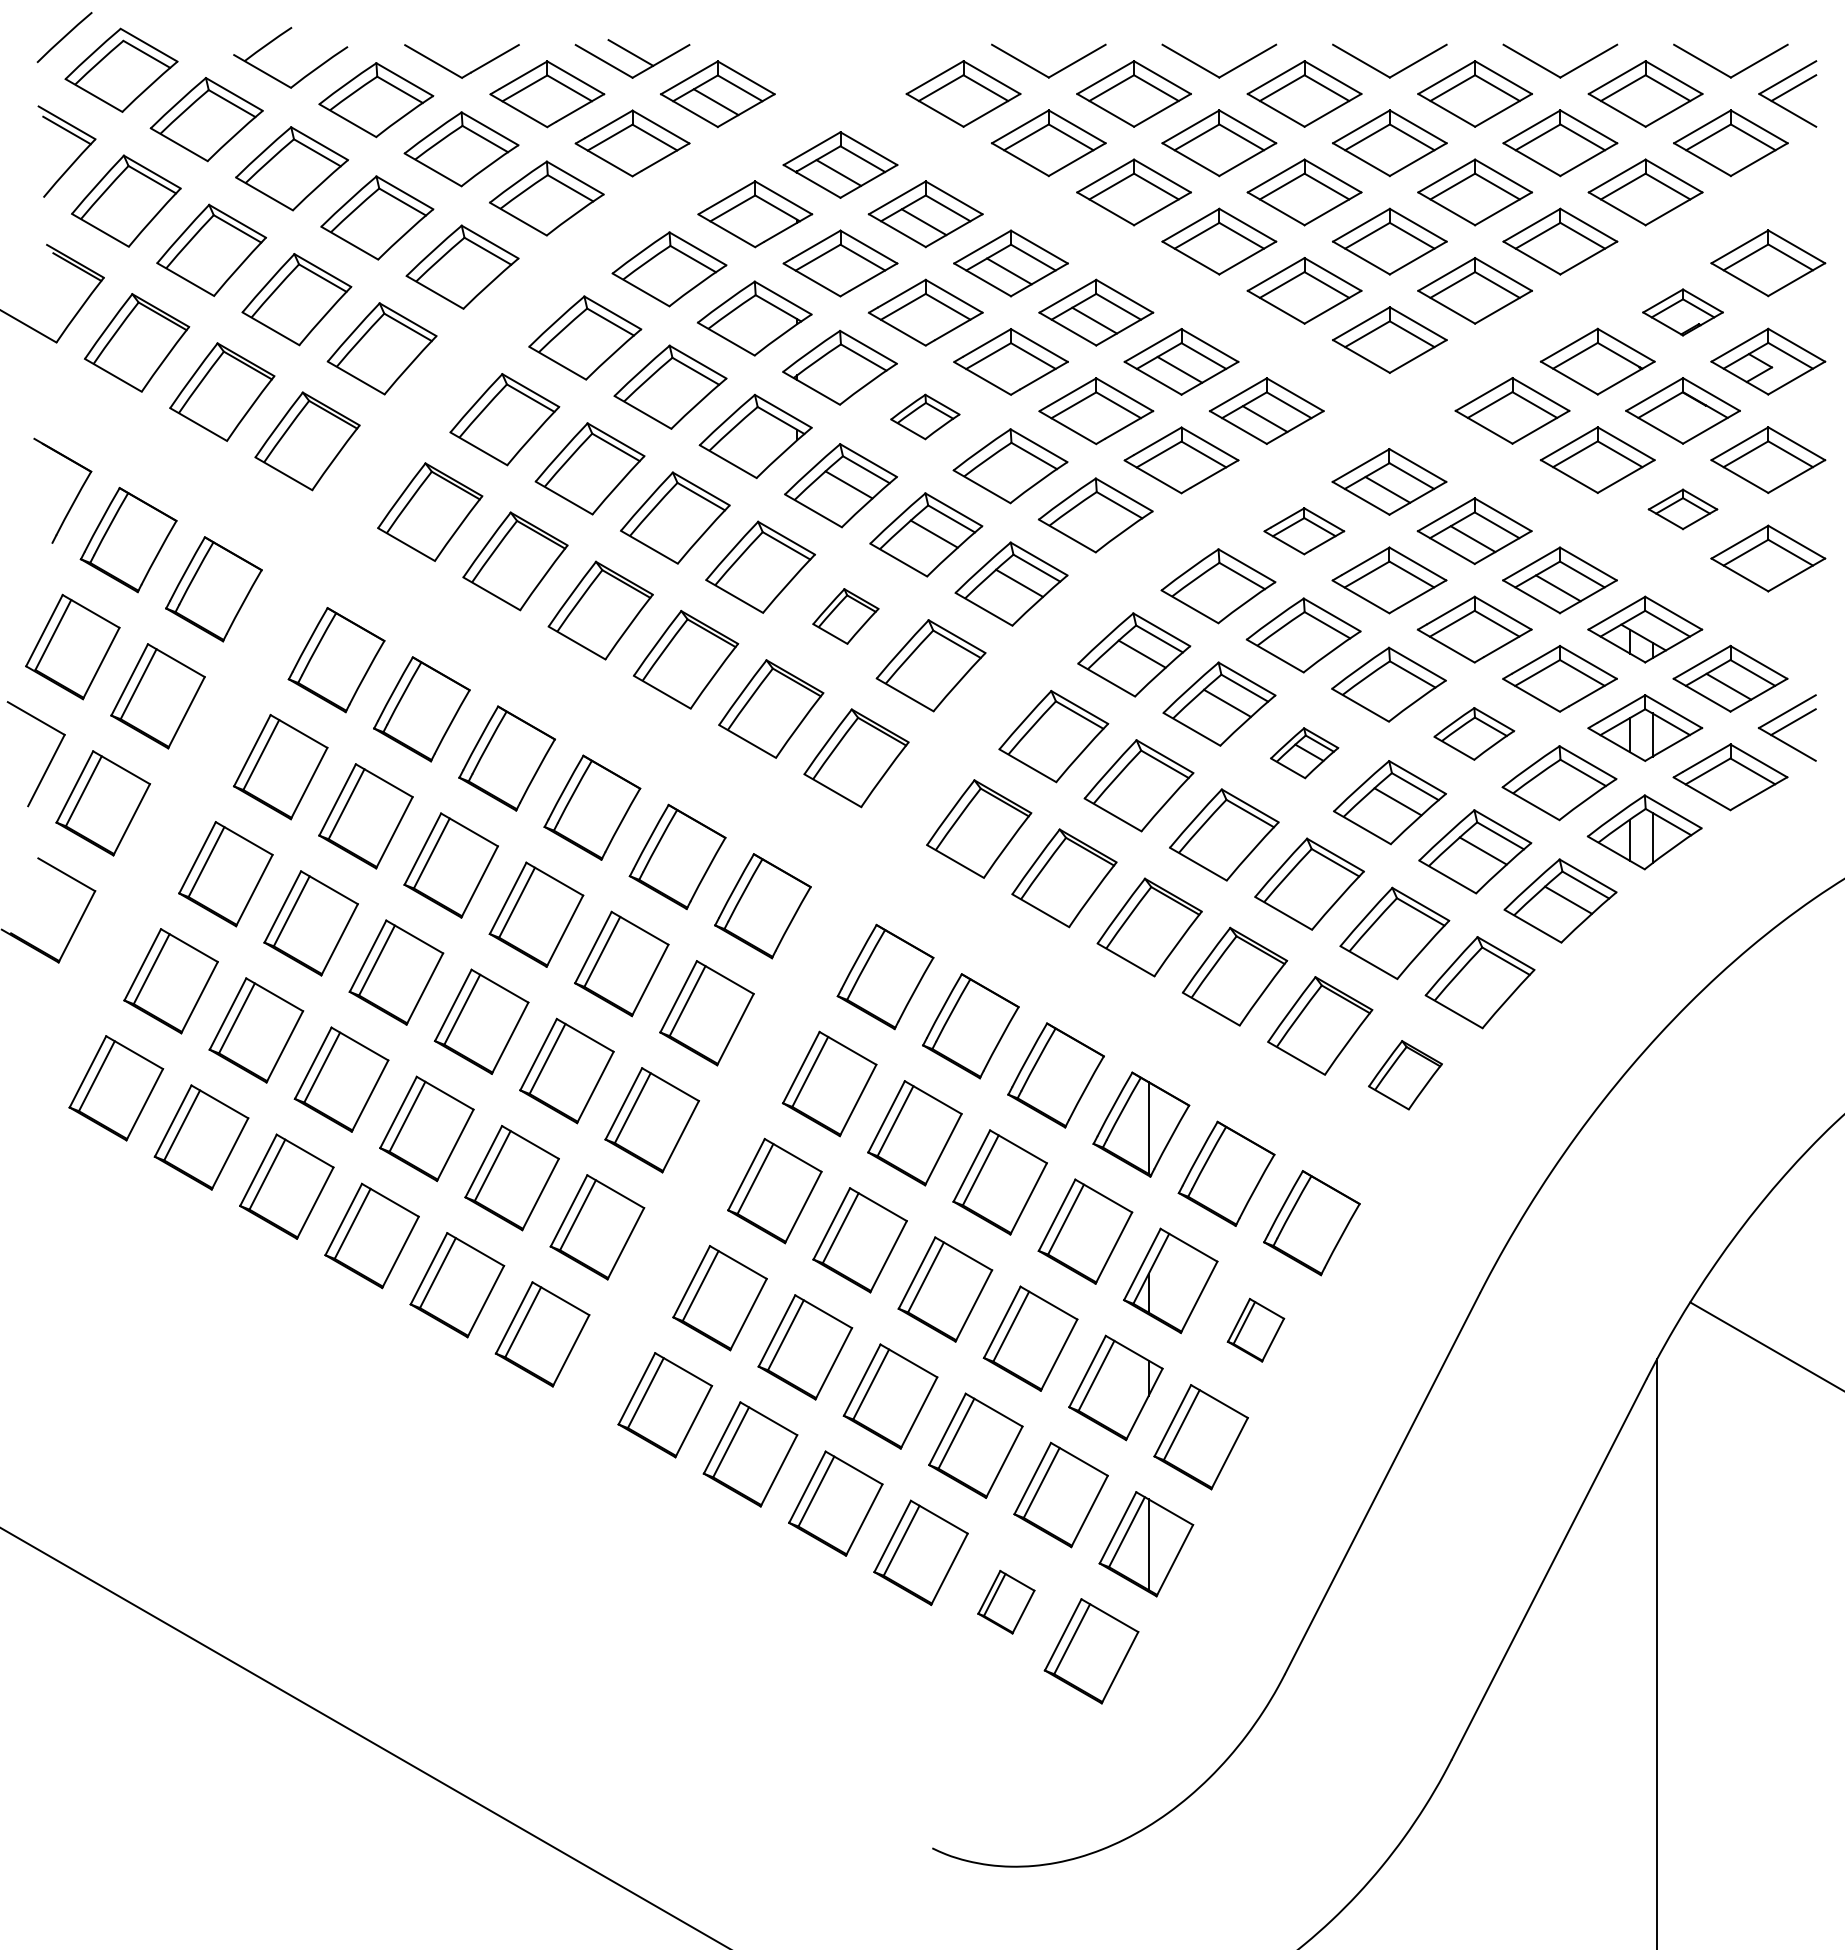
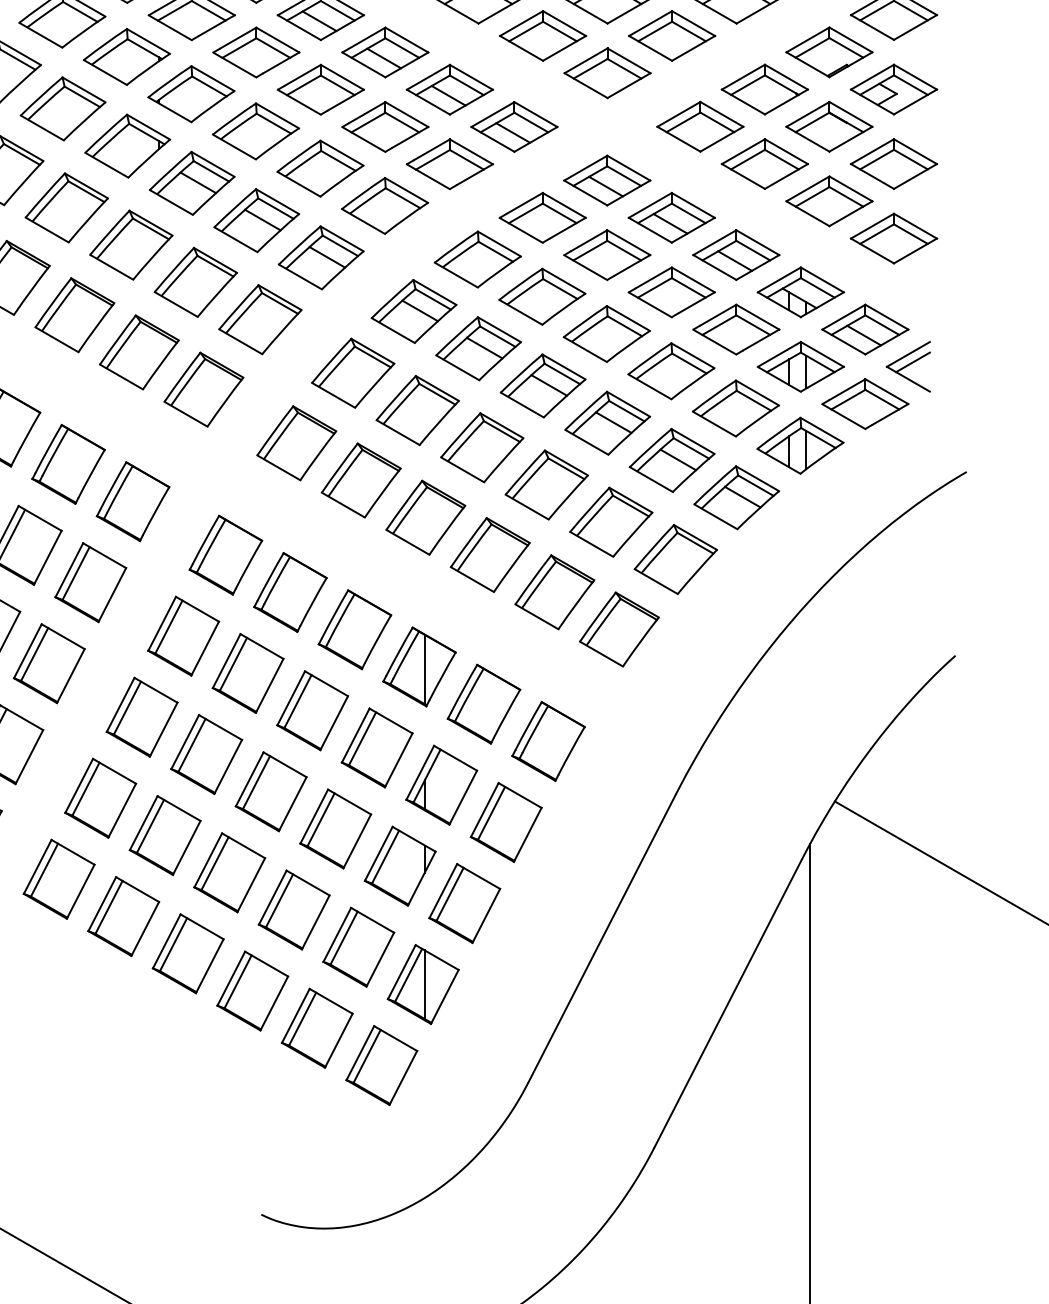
part: (1682, 312) -> (829, 52), size x1.43
part: (925, 416) -> (256, 131), size x1.67
part: (1682, 509) -> (829, 201), size x1.67
part: (1304, 531) -> (542, 218), size x1.43
part: (845, 616) -> (195, 282), size x1.67
part: (1474, 733) -> (671, 370), size x1.43
part: (1304, 752) -> (542, 385), size x1.67
part: (1405, 1075) -> (619, 629), size x1.43
part: (1255, 1330) -> (505, 822), size x1.67
part: (1006, 1602) -> (317, 1028), size x1.67

